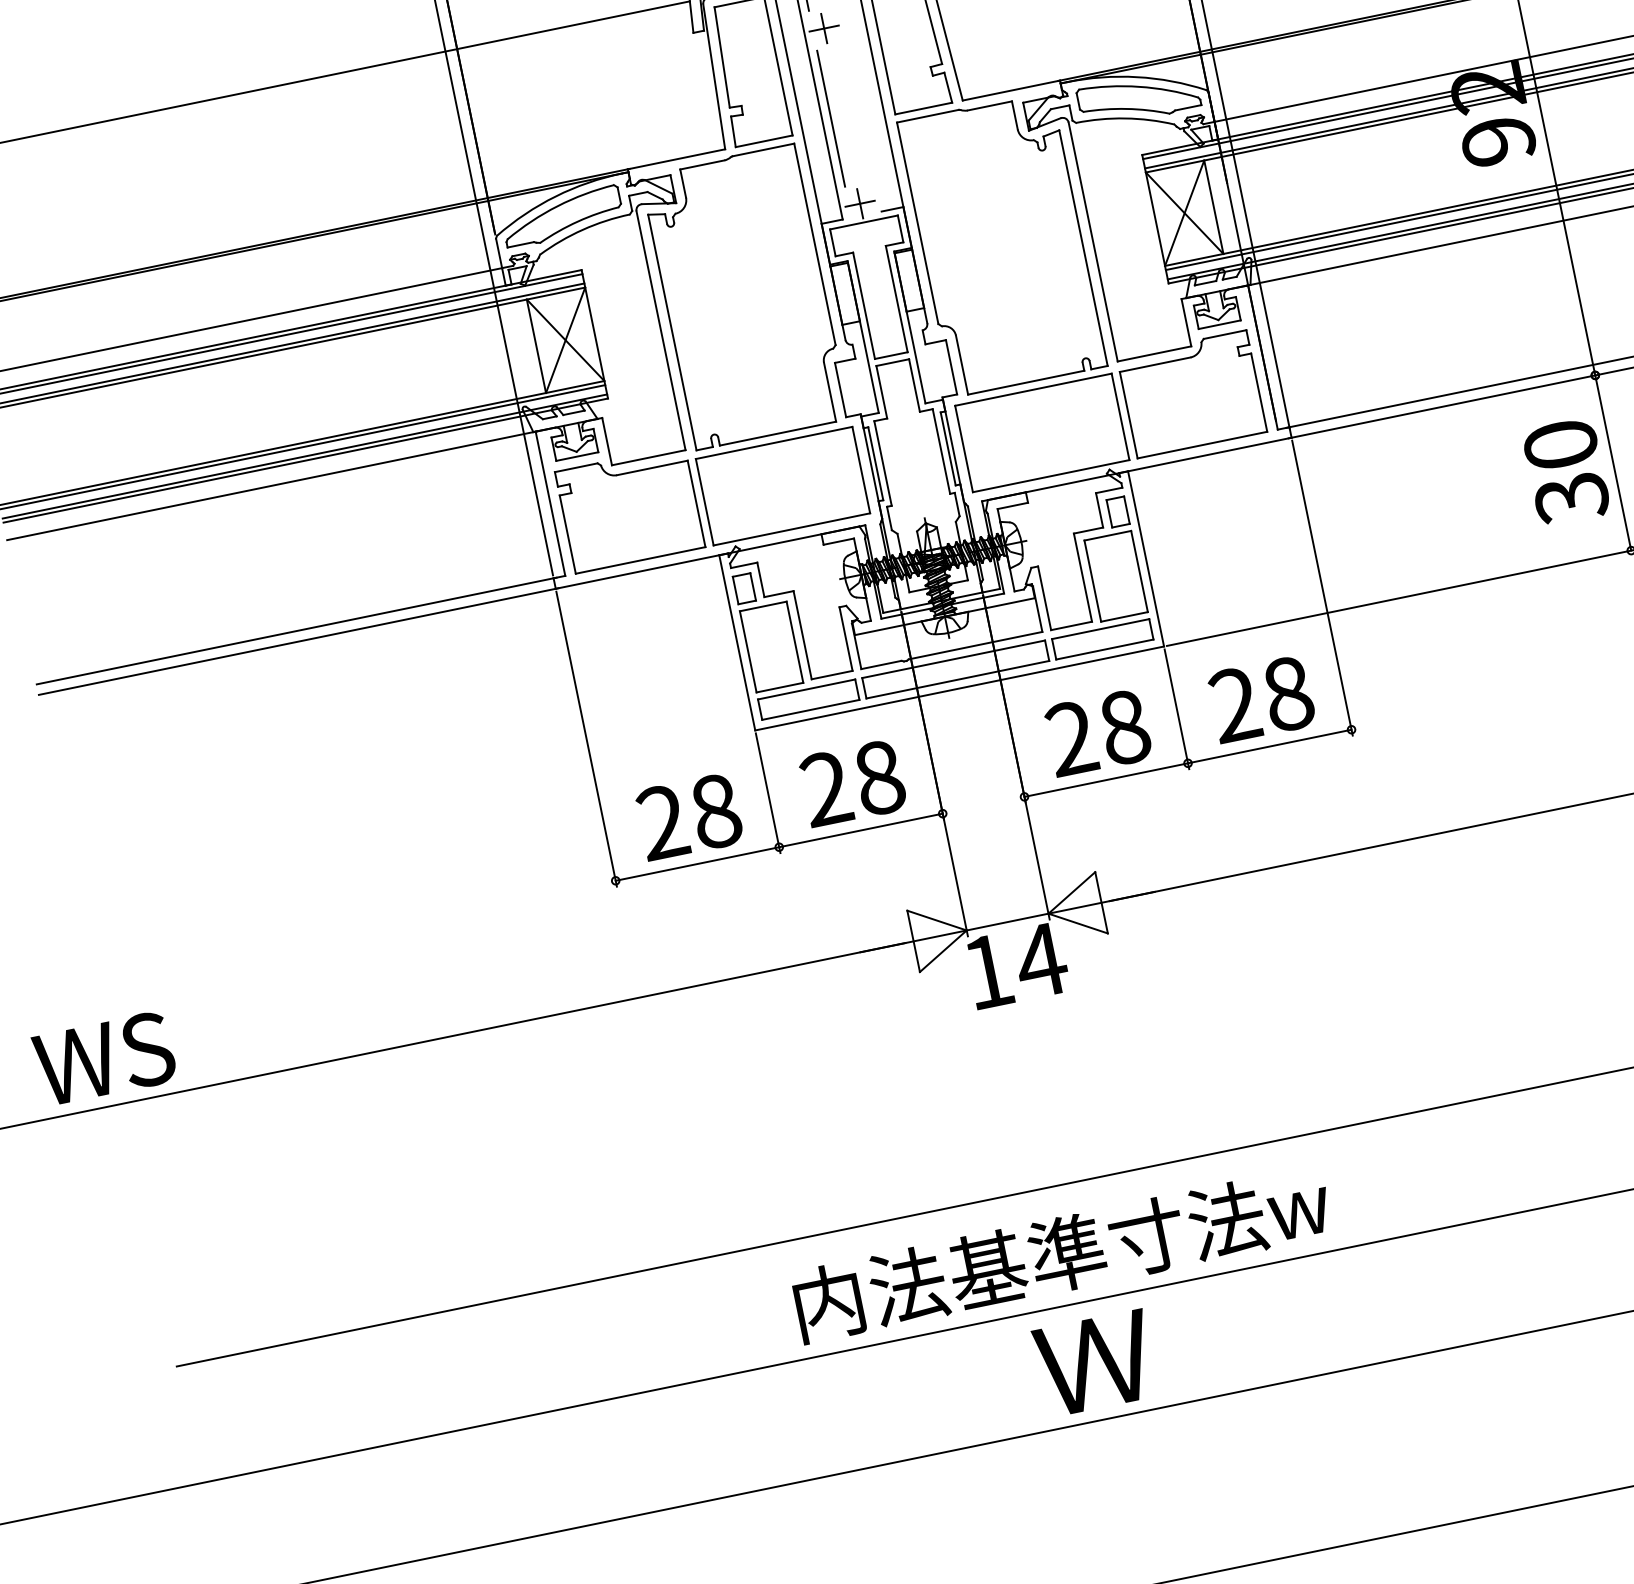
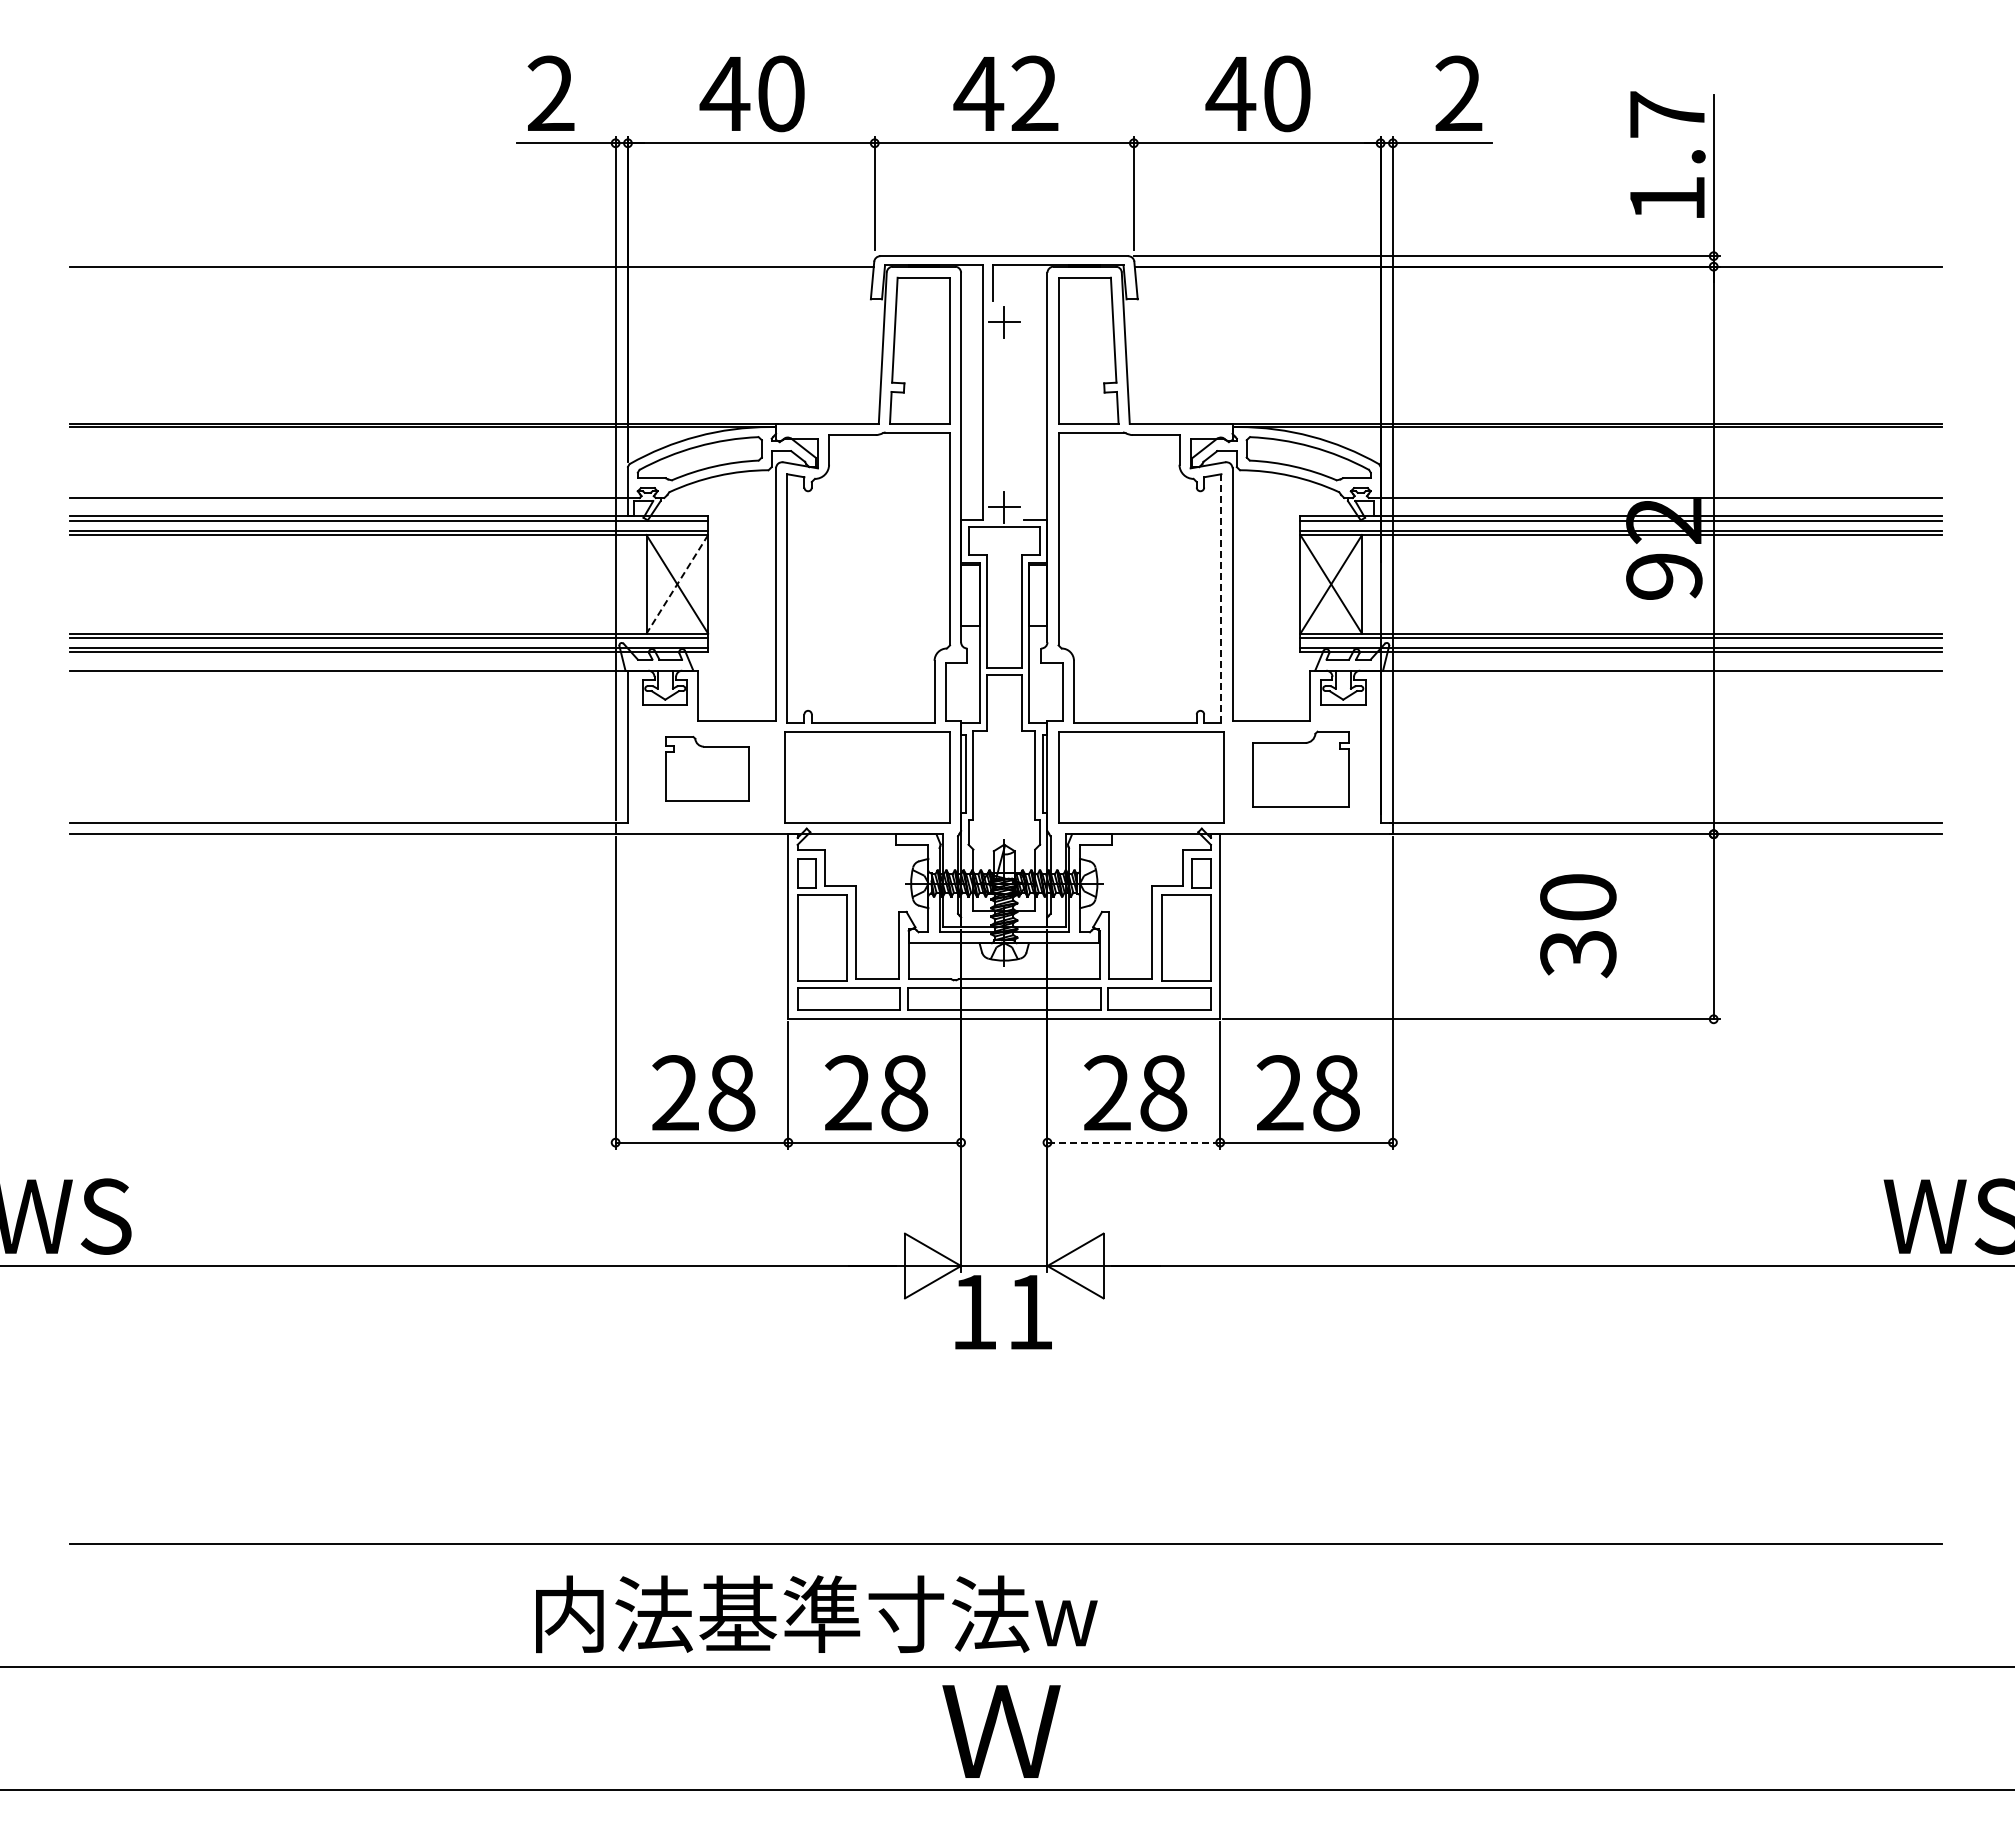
line: (830, 118) -> (992, 414), removed
line: (1083, 247) -> (1221, 598), solid -> dashed
line: (565, 340) -> (677, 584), solid -> dashed
part: (1192, 393) -> (1301, 768), size x0.7
text: (1566, 472) -> (1578, 926), moved
part: (629, 508) -> (707, 768), size x0.6
line: (1105, 780) -> (1133, 1142), solid -> dashed
text: (1040, 961) -> (1029, 1312), 14 -> 11
text: (1062, 1254) -> (816, 1614), moved

